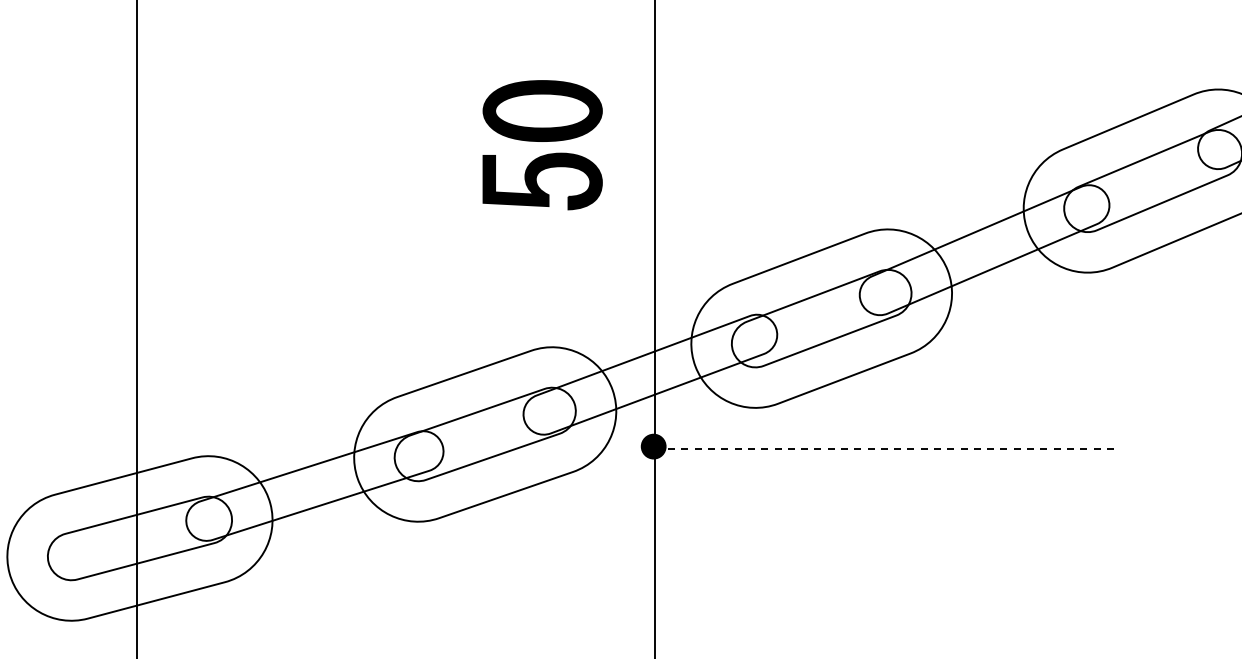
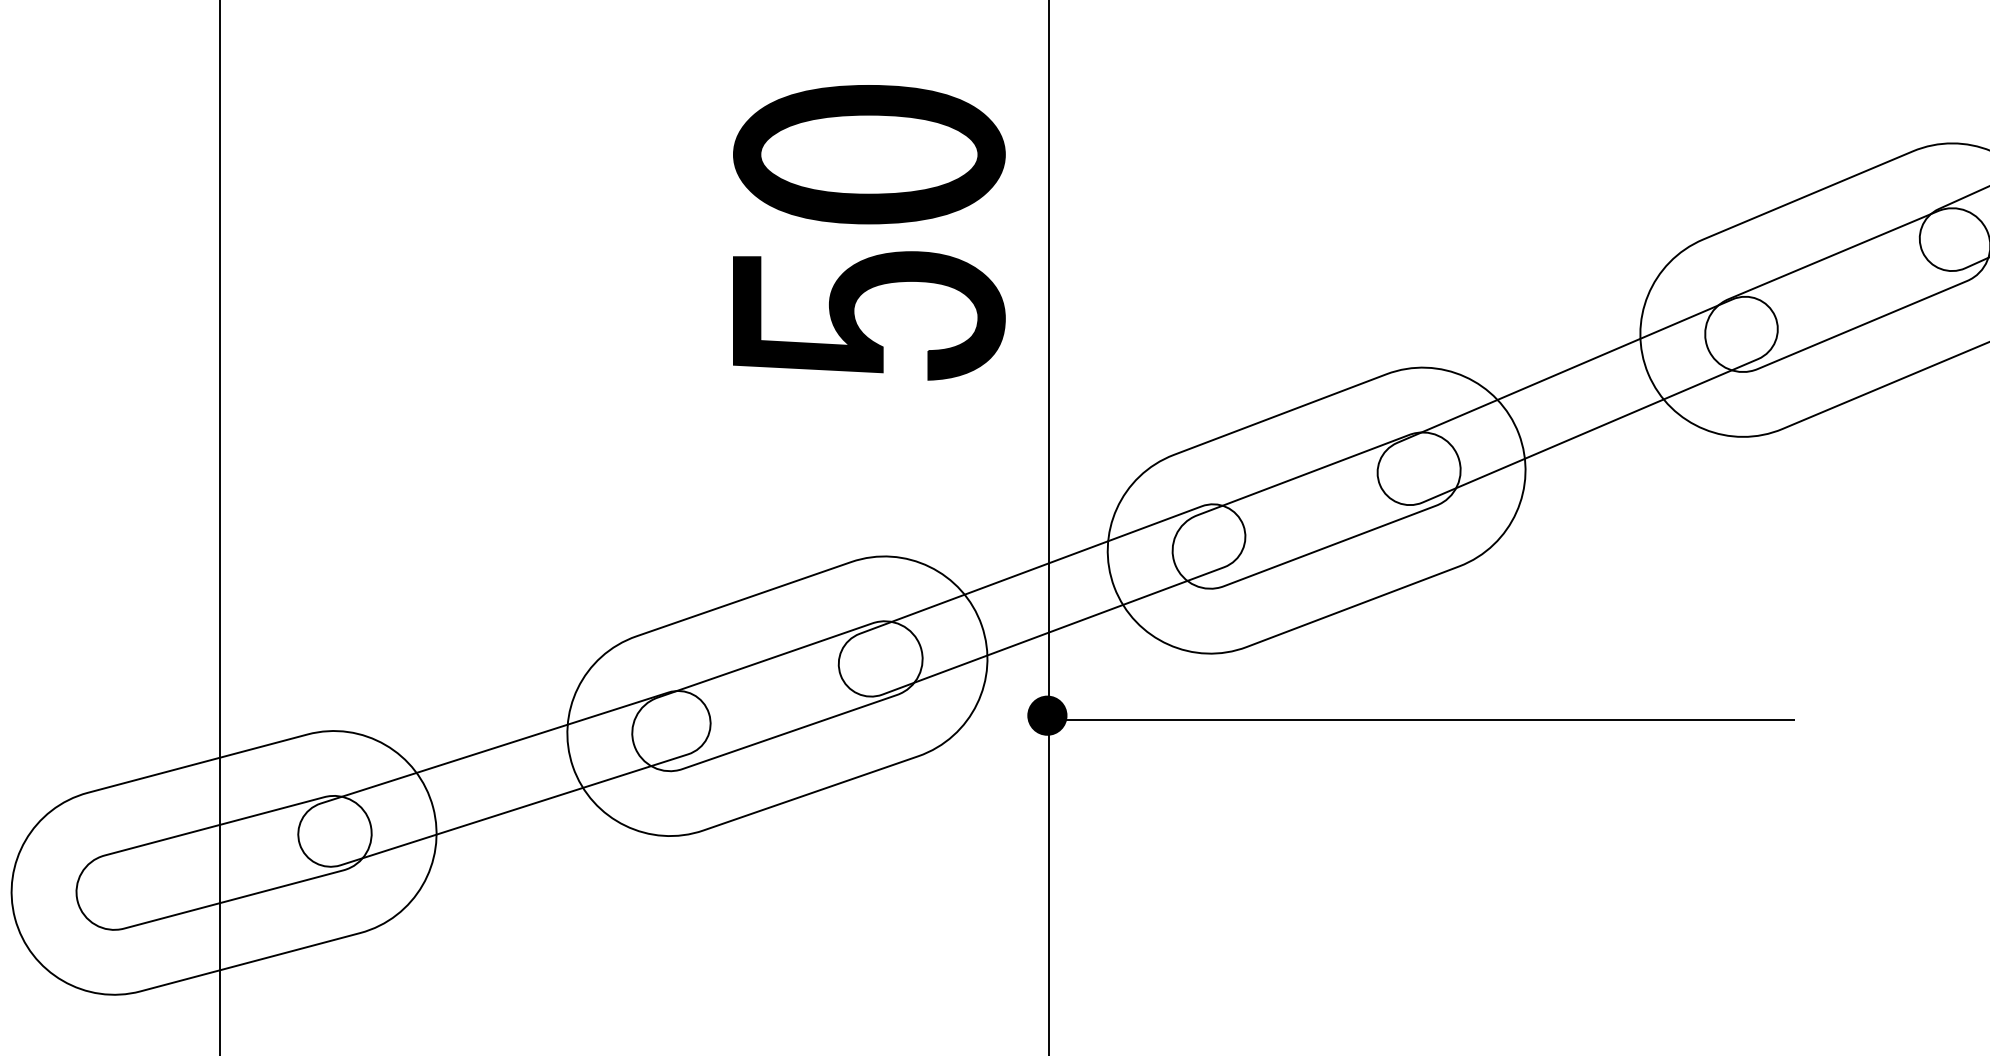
part: (542, 144) -> (869, 231), size x1.43
line: (887, 449) -> (1422, 720), dashed -> solid

